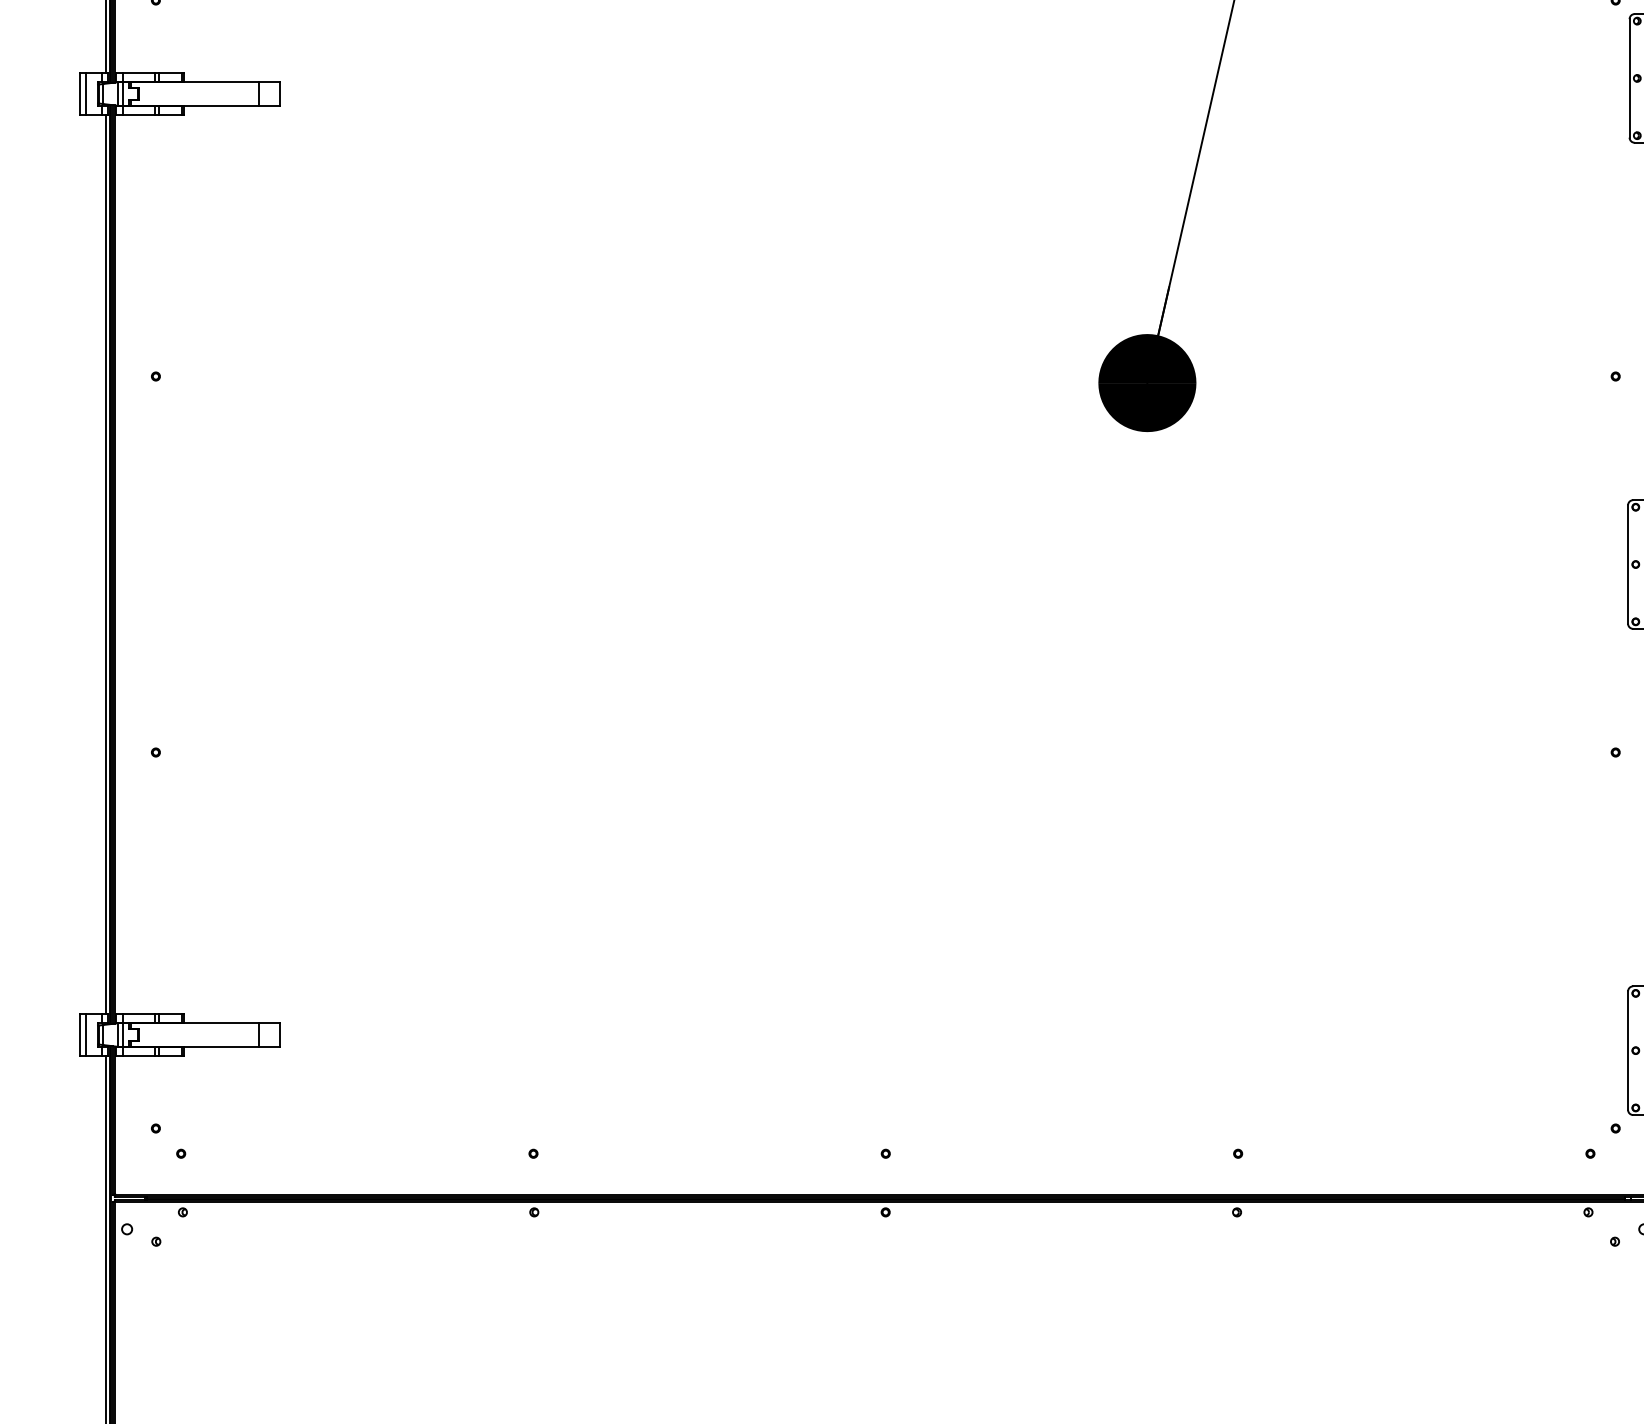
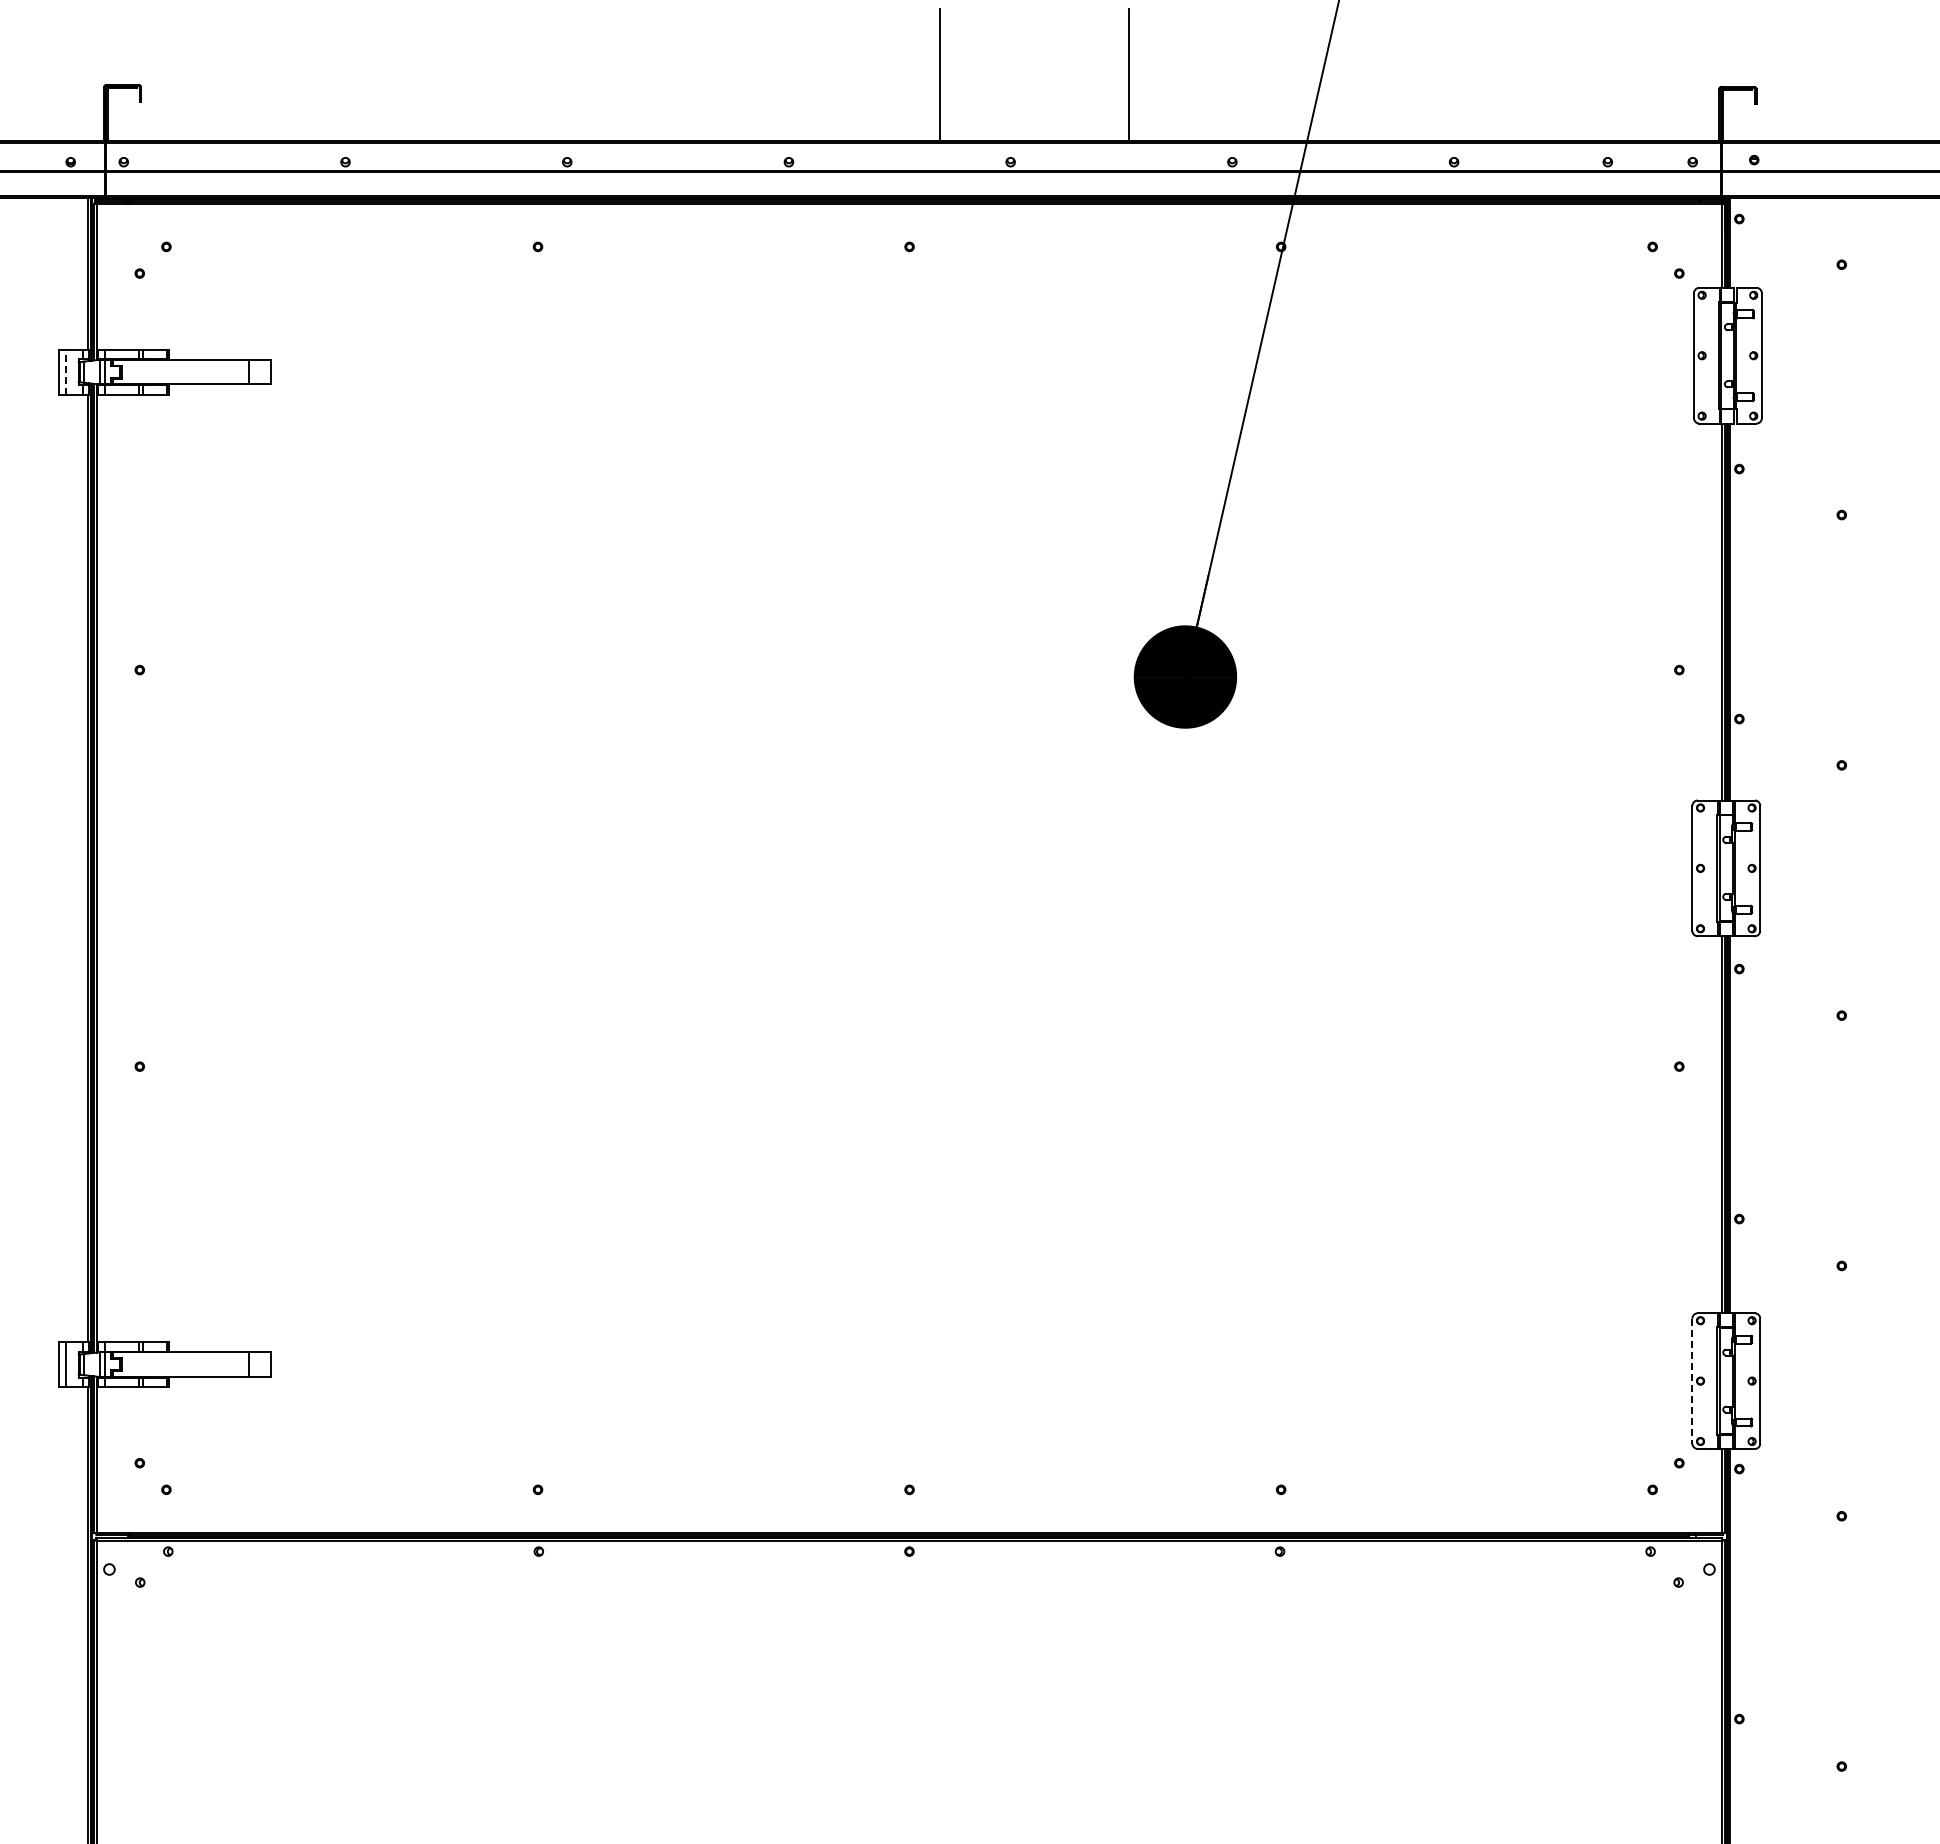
line: (85, 94) -> (65, 372), solid -> dashed
line: (1628, 1051) -> (1692, 1381), solid -> dashed

